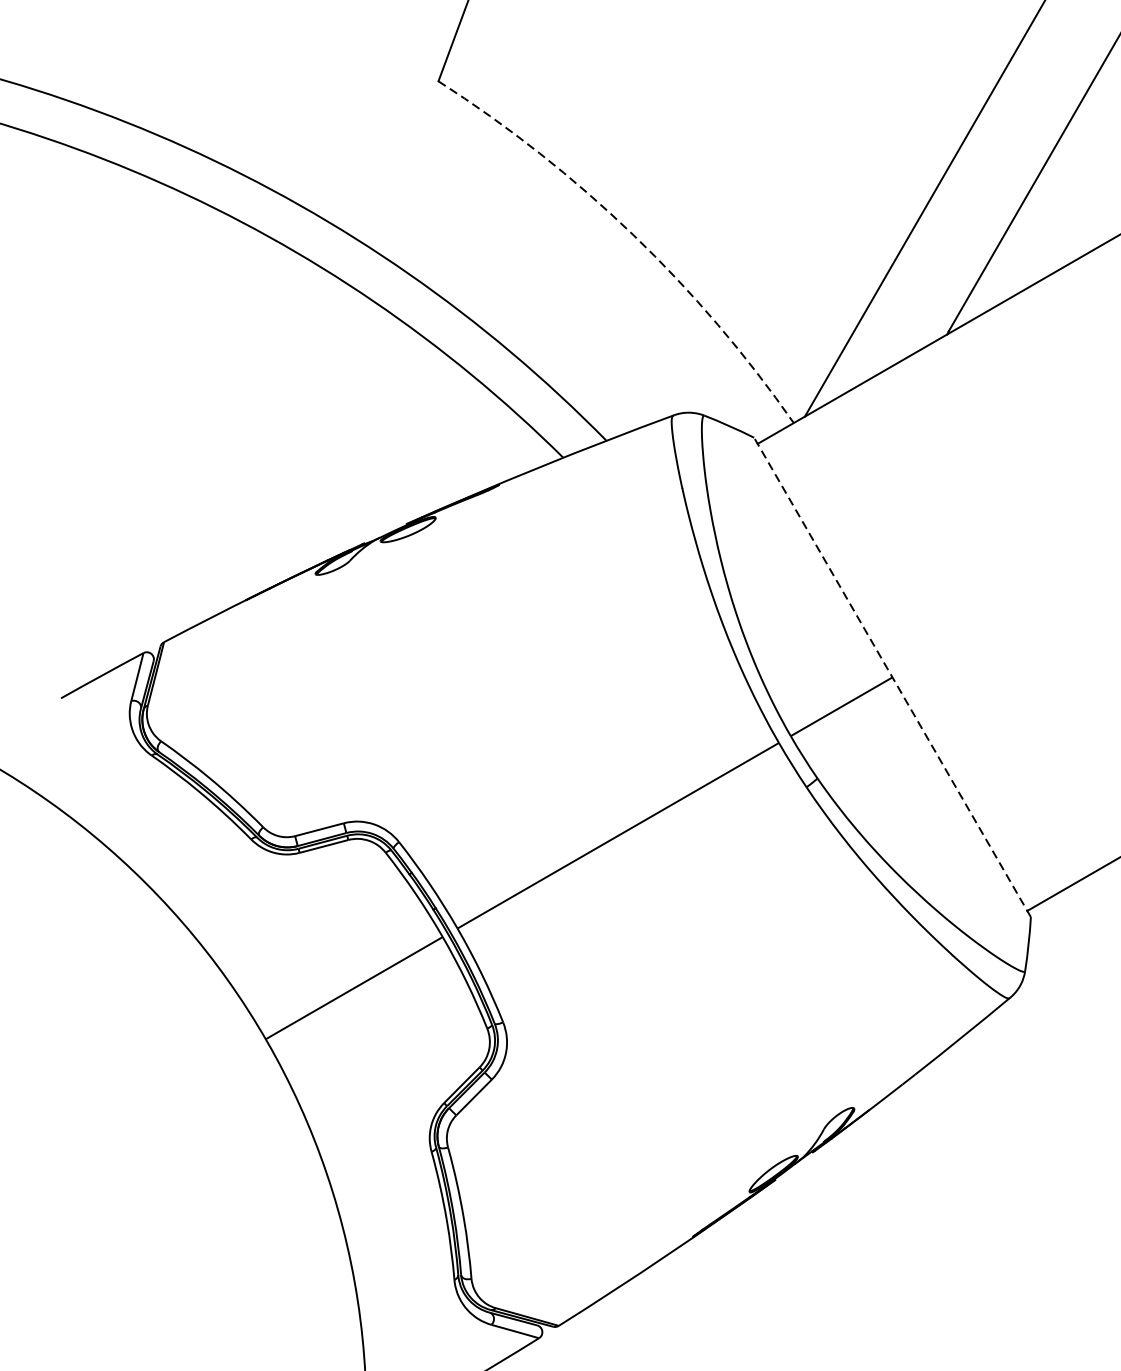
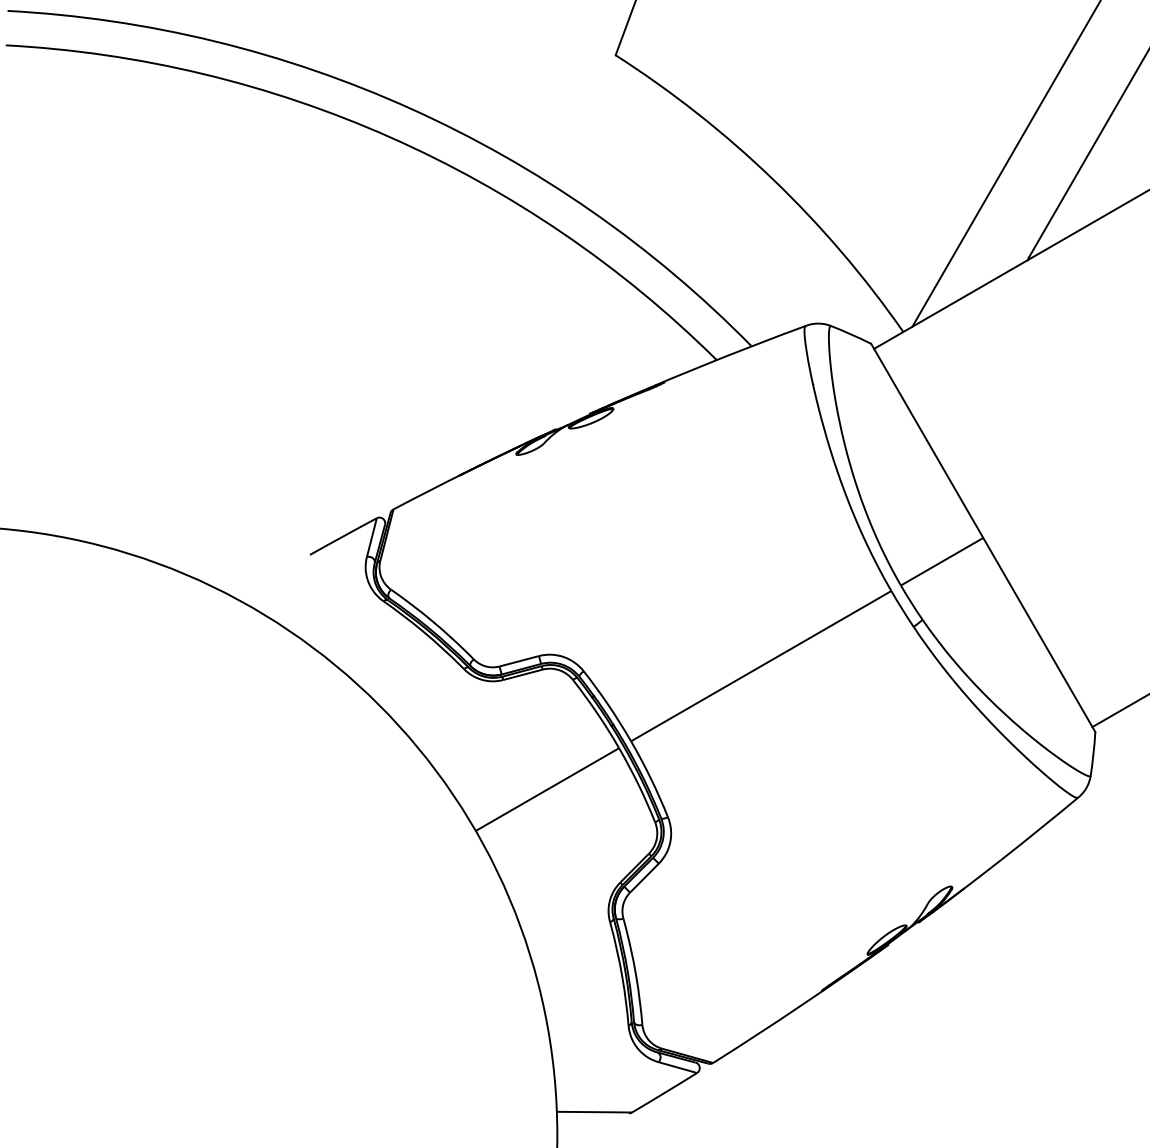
arc: (633, 234) -> (773, 179), dashed -> solid
line: (892, 676) -> (983, 537), dashed -> solid

